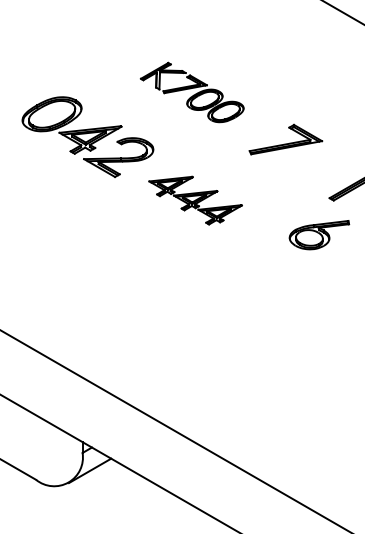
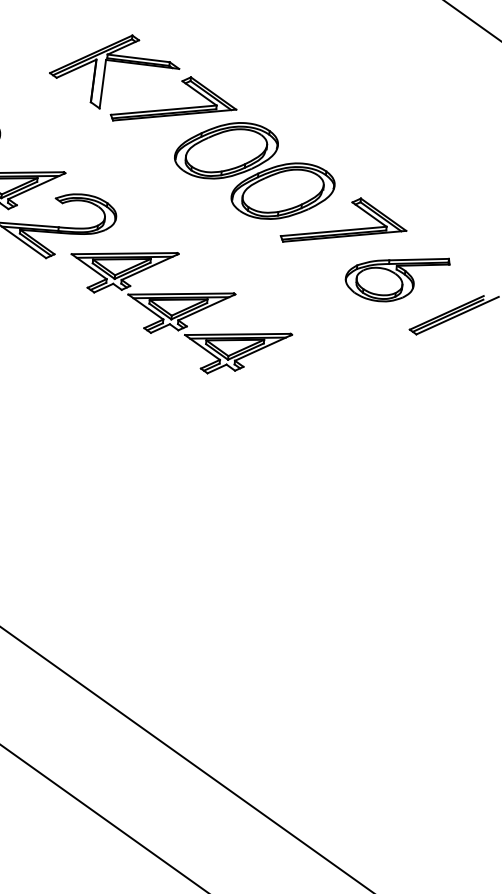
part: (191, 92) -> (190, 126), size x1.67
part: (195, 200) -> (179, 311), size x1.43
part: (319, 235) -> (397, 278), moved

